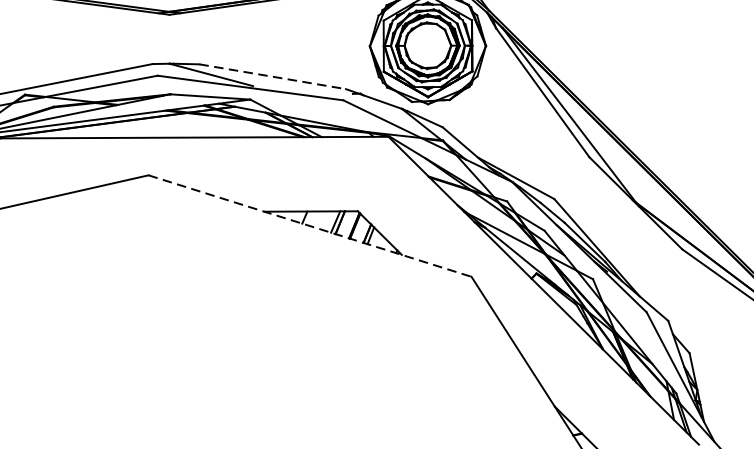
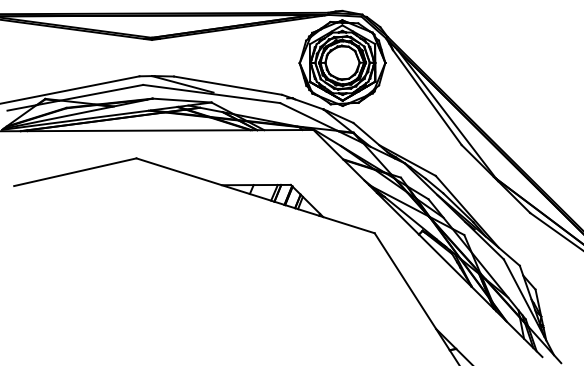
line: (273, 76) -> (228, 85), dashed -> solid
line: (309, 225) -> (255, 195), dashed -> solid

